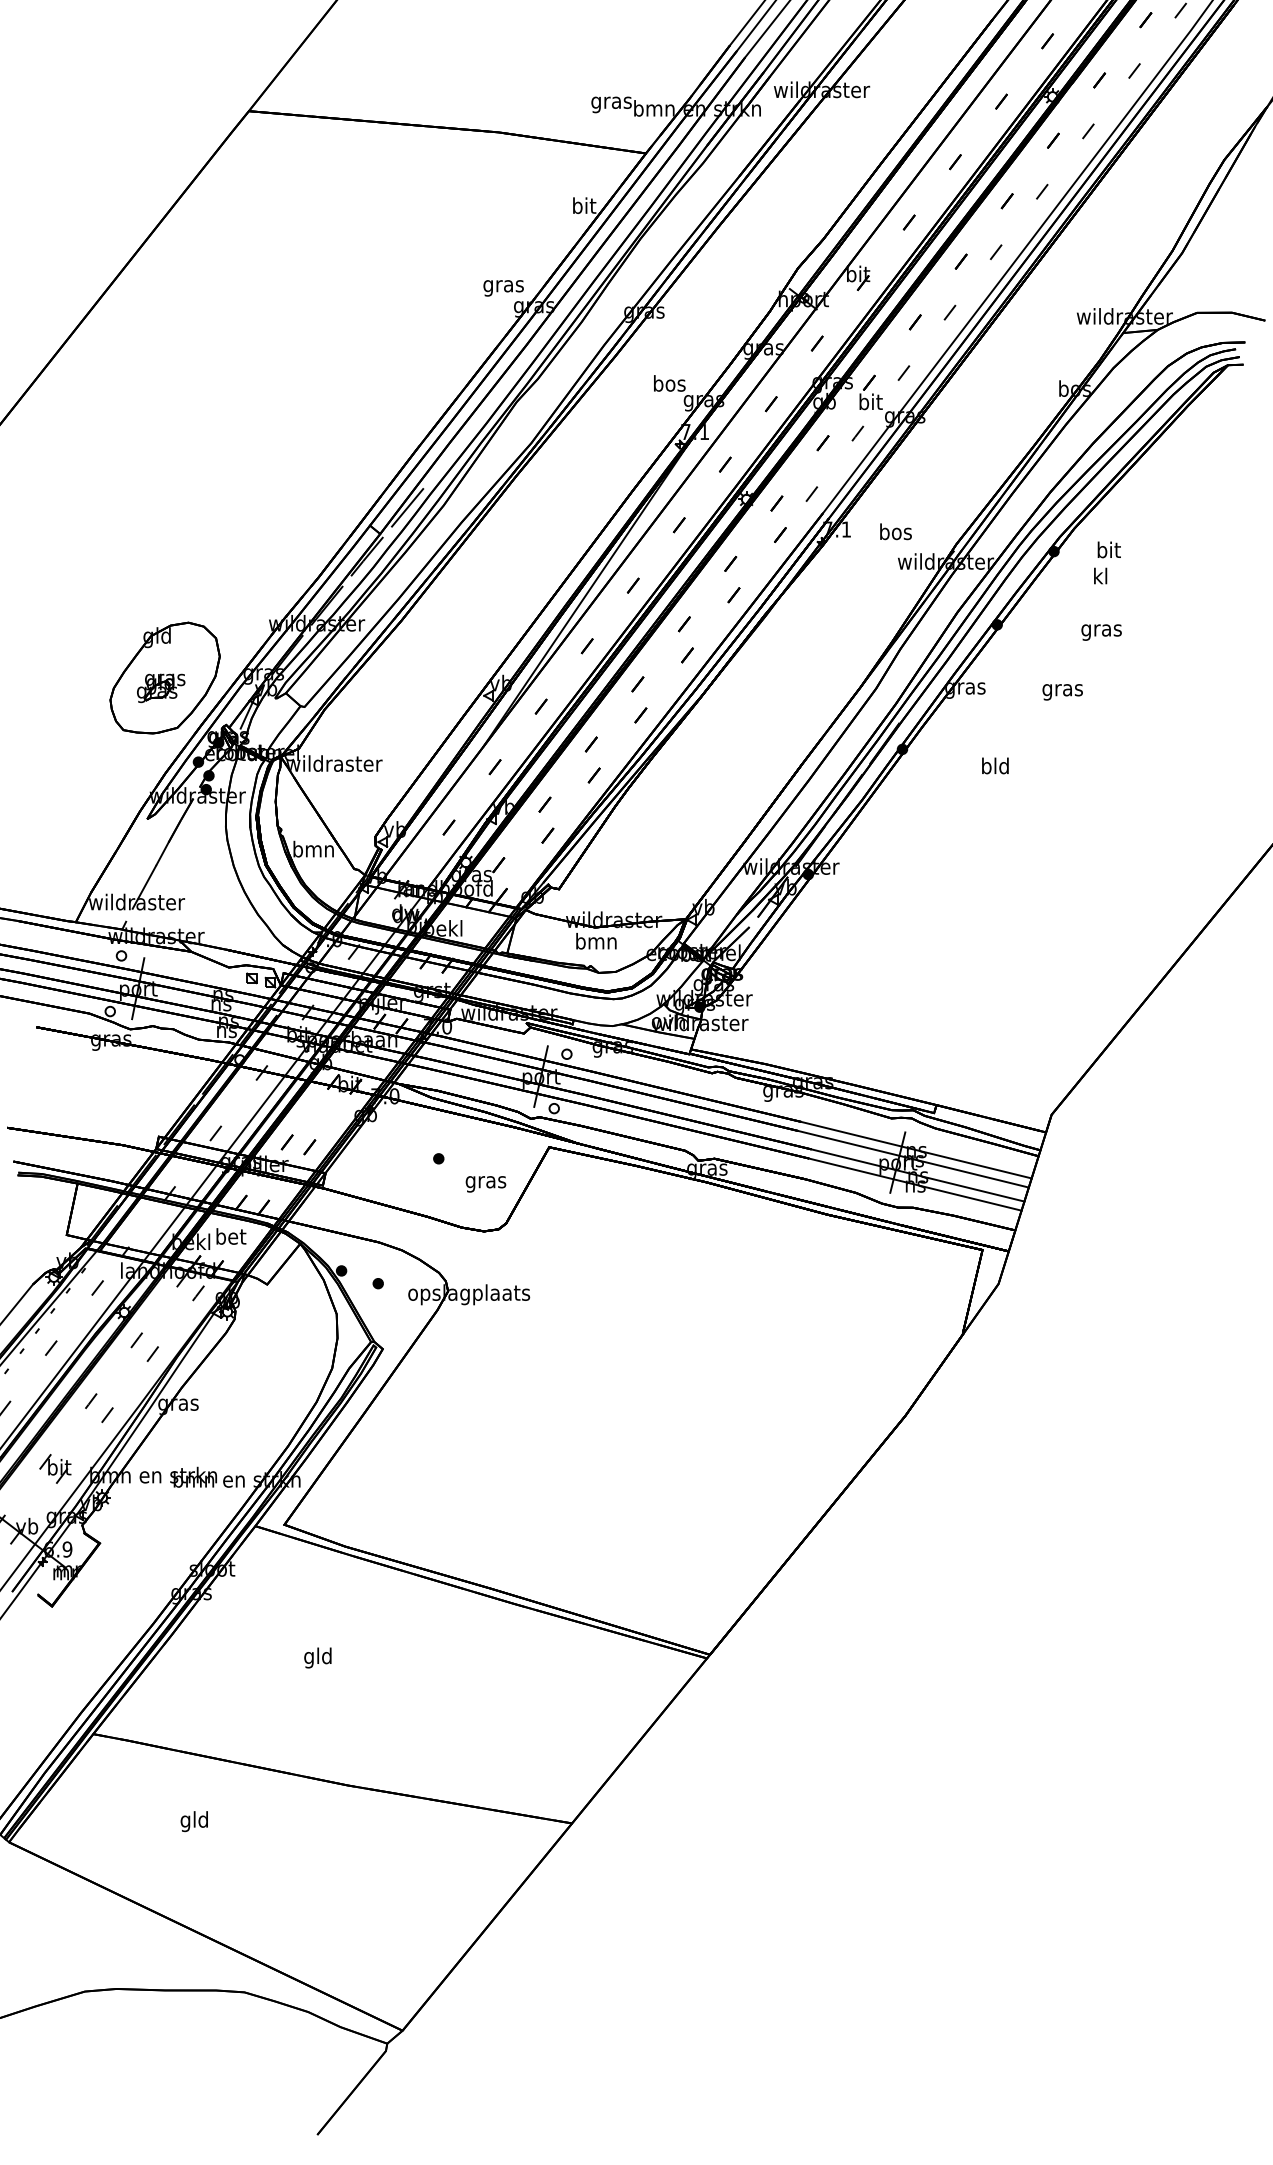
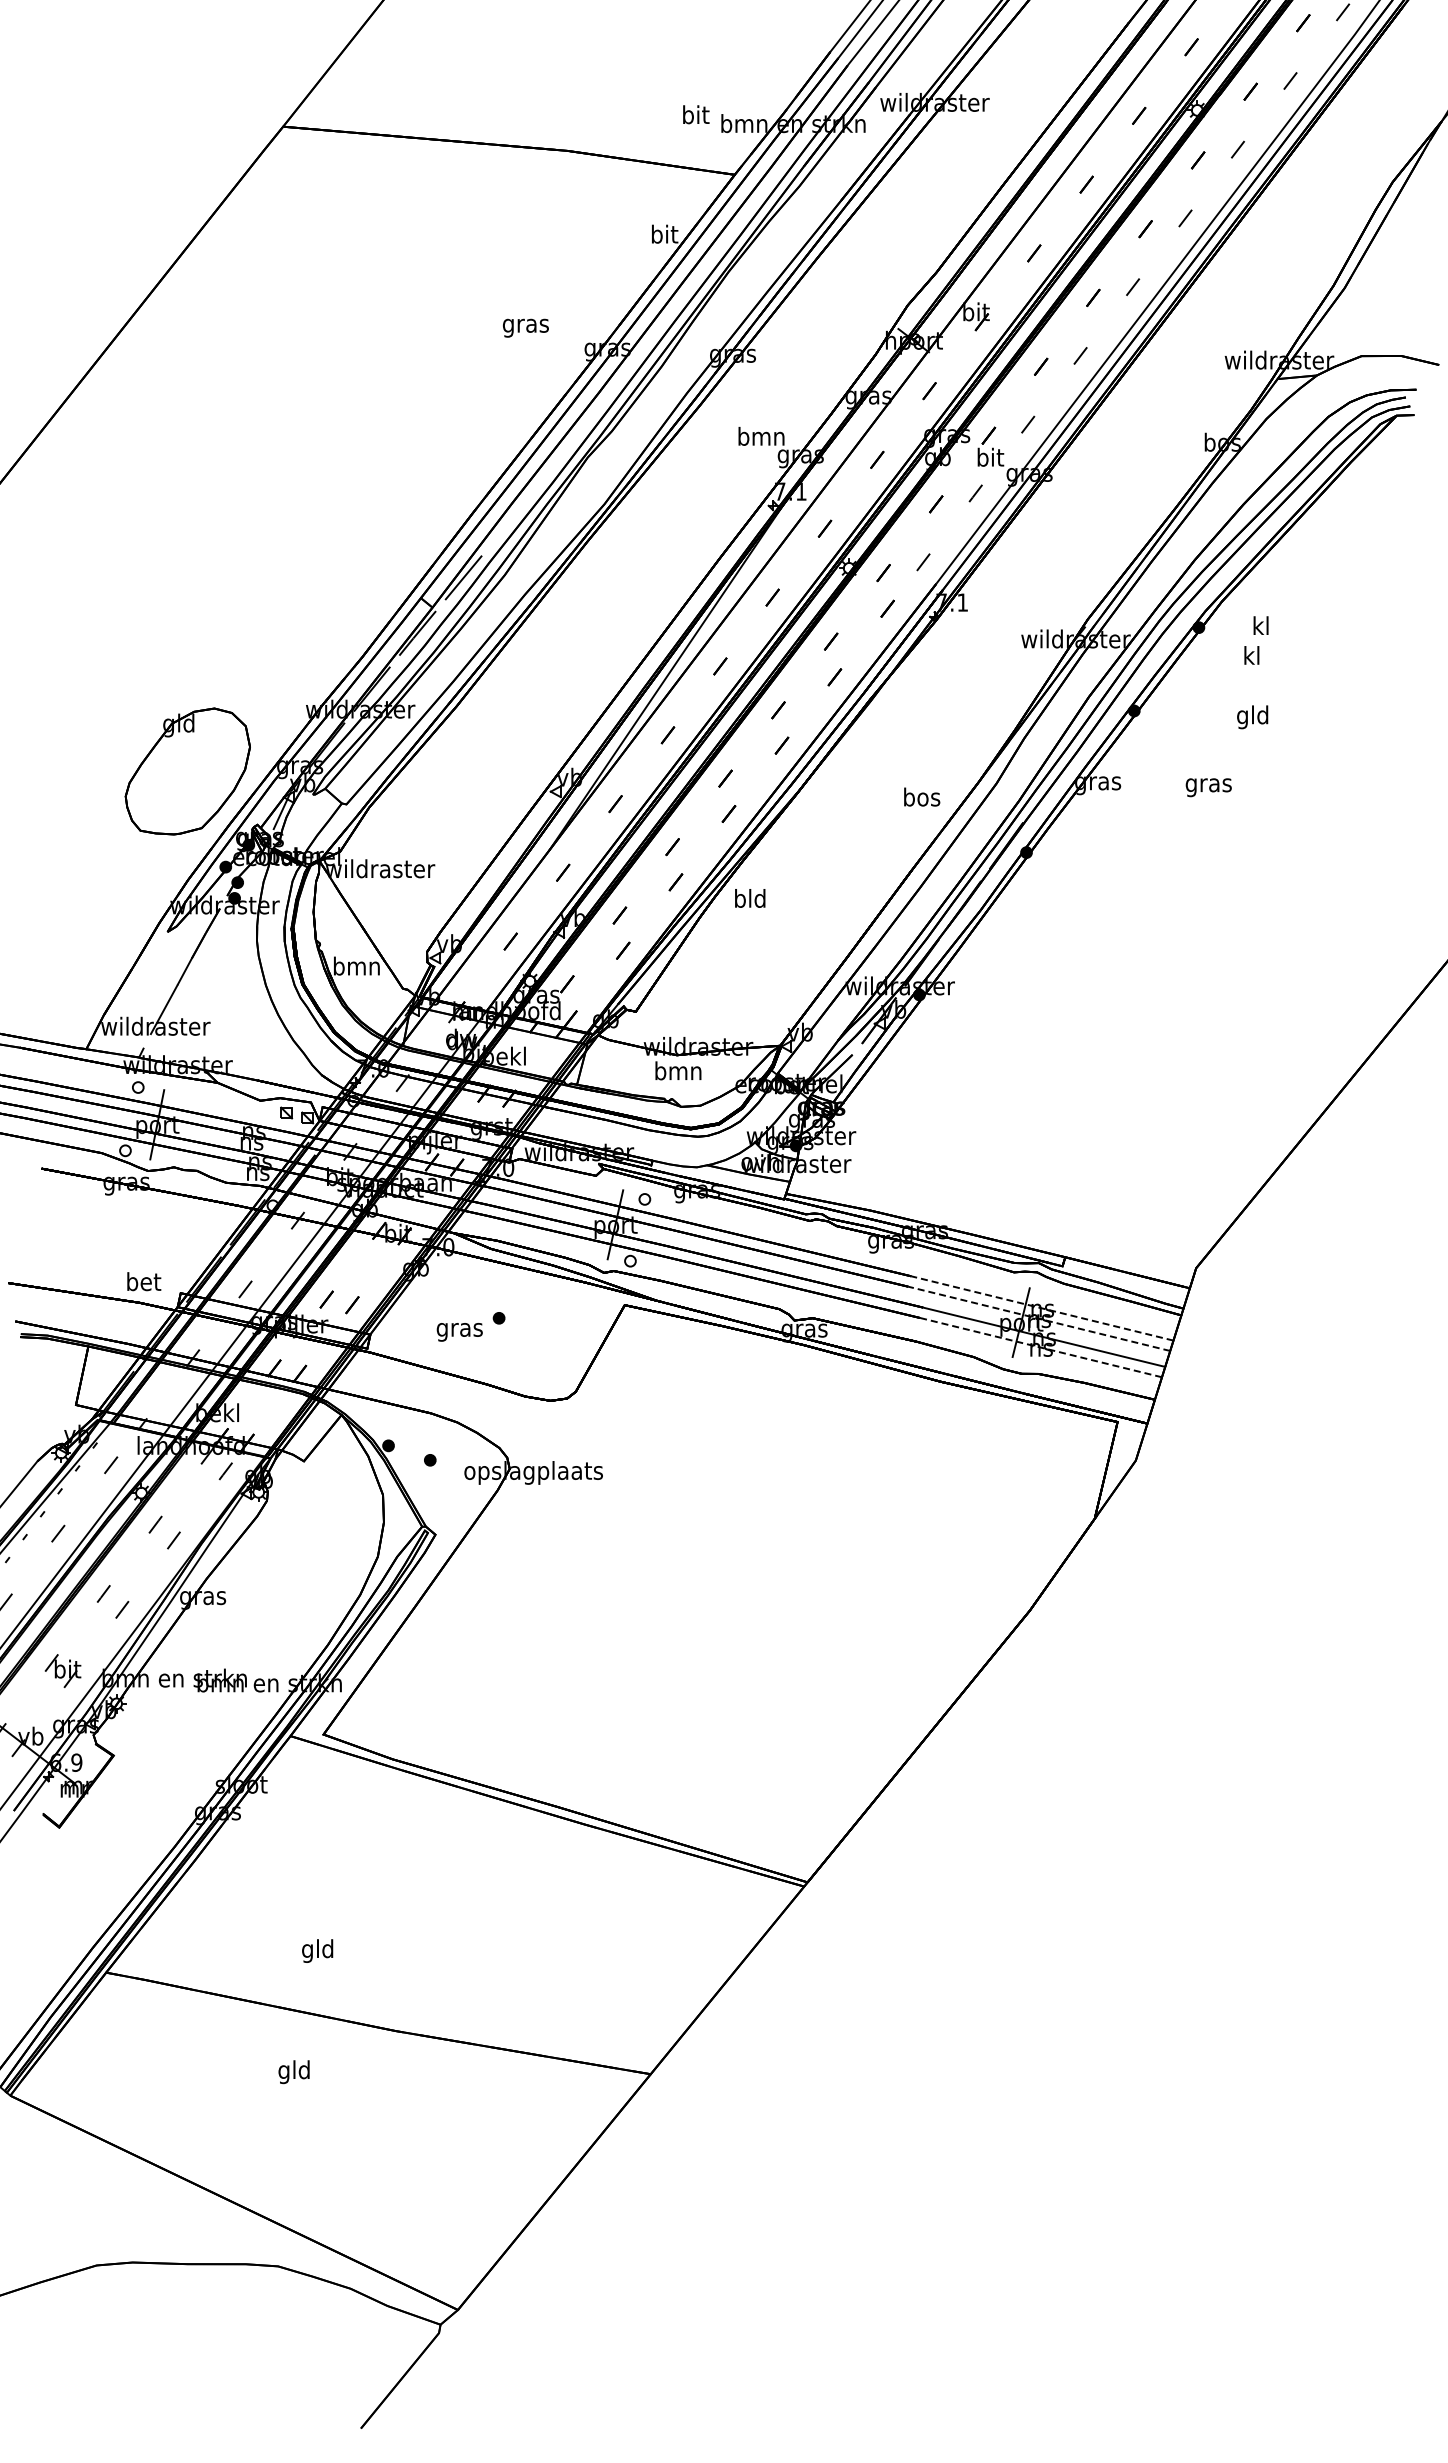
text: (611, 103) -> (695, 117), gras -> bit
text: (503, 287) -> (525, 327), moved
text: (669, 382) -> (761, 435), bos -> bmn
text: (896, 531) -> (922, 796), moved
text: (1109, 549) -> (1261, 625), bit -> kl
text: (1102, 630) -> (1253, 717), gras -> gld
part: (160, 687) -> (182, 782), removed
text: (995, 765) -> (750, 898), moved
line: (916, 1150) -> (1042, 1308), solid -> dashed
line: (913, 1158) -> (1039, 1318), solid -> dashed
text: (485, 1184) -> (459, 1332), moved
line: (914, 1184) -> (1040, 1347), solid -> dashed
text: (231, 1236) -> (144, 1281), moved
text: (317, 1657) -> (317, 1950), moved
text: (193, 1821) -> (293, 2072), moved

